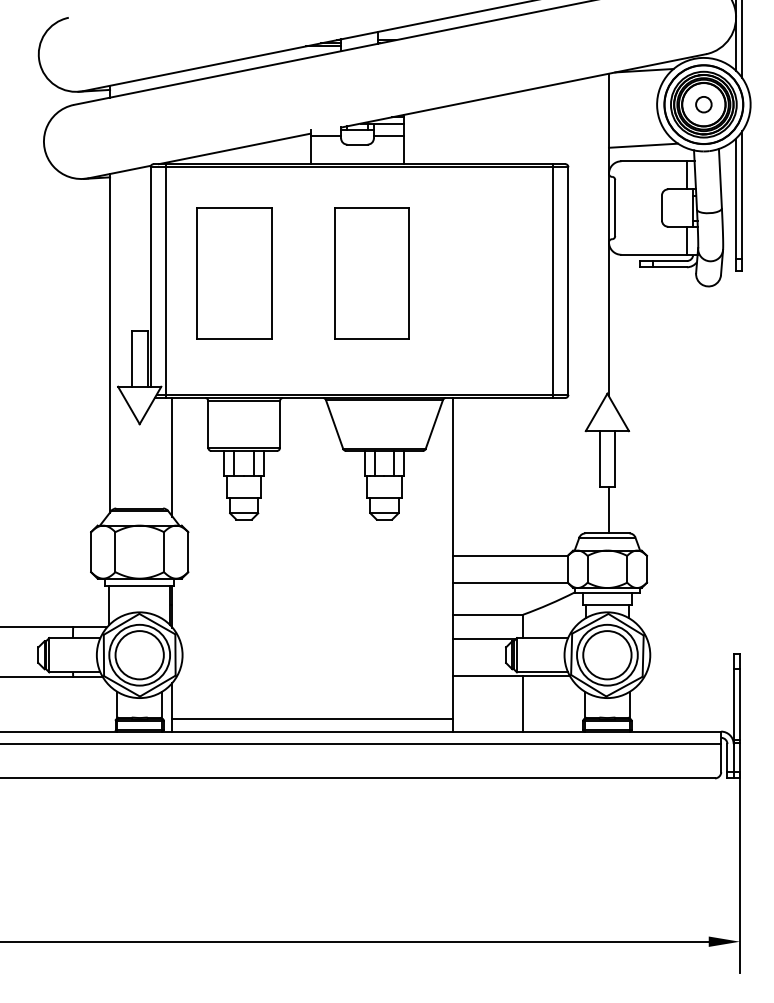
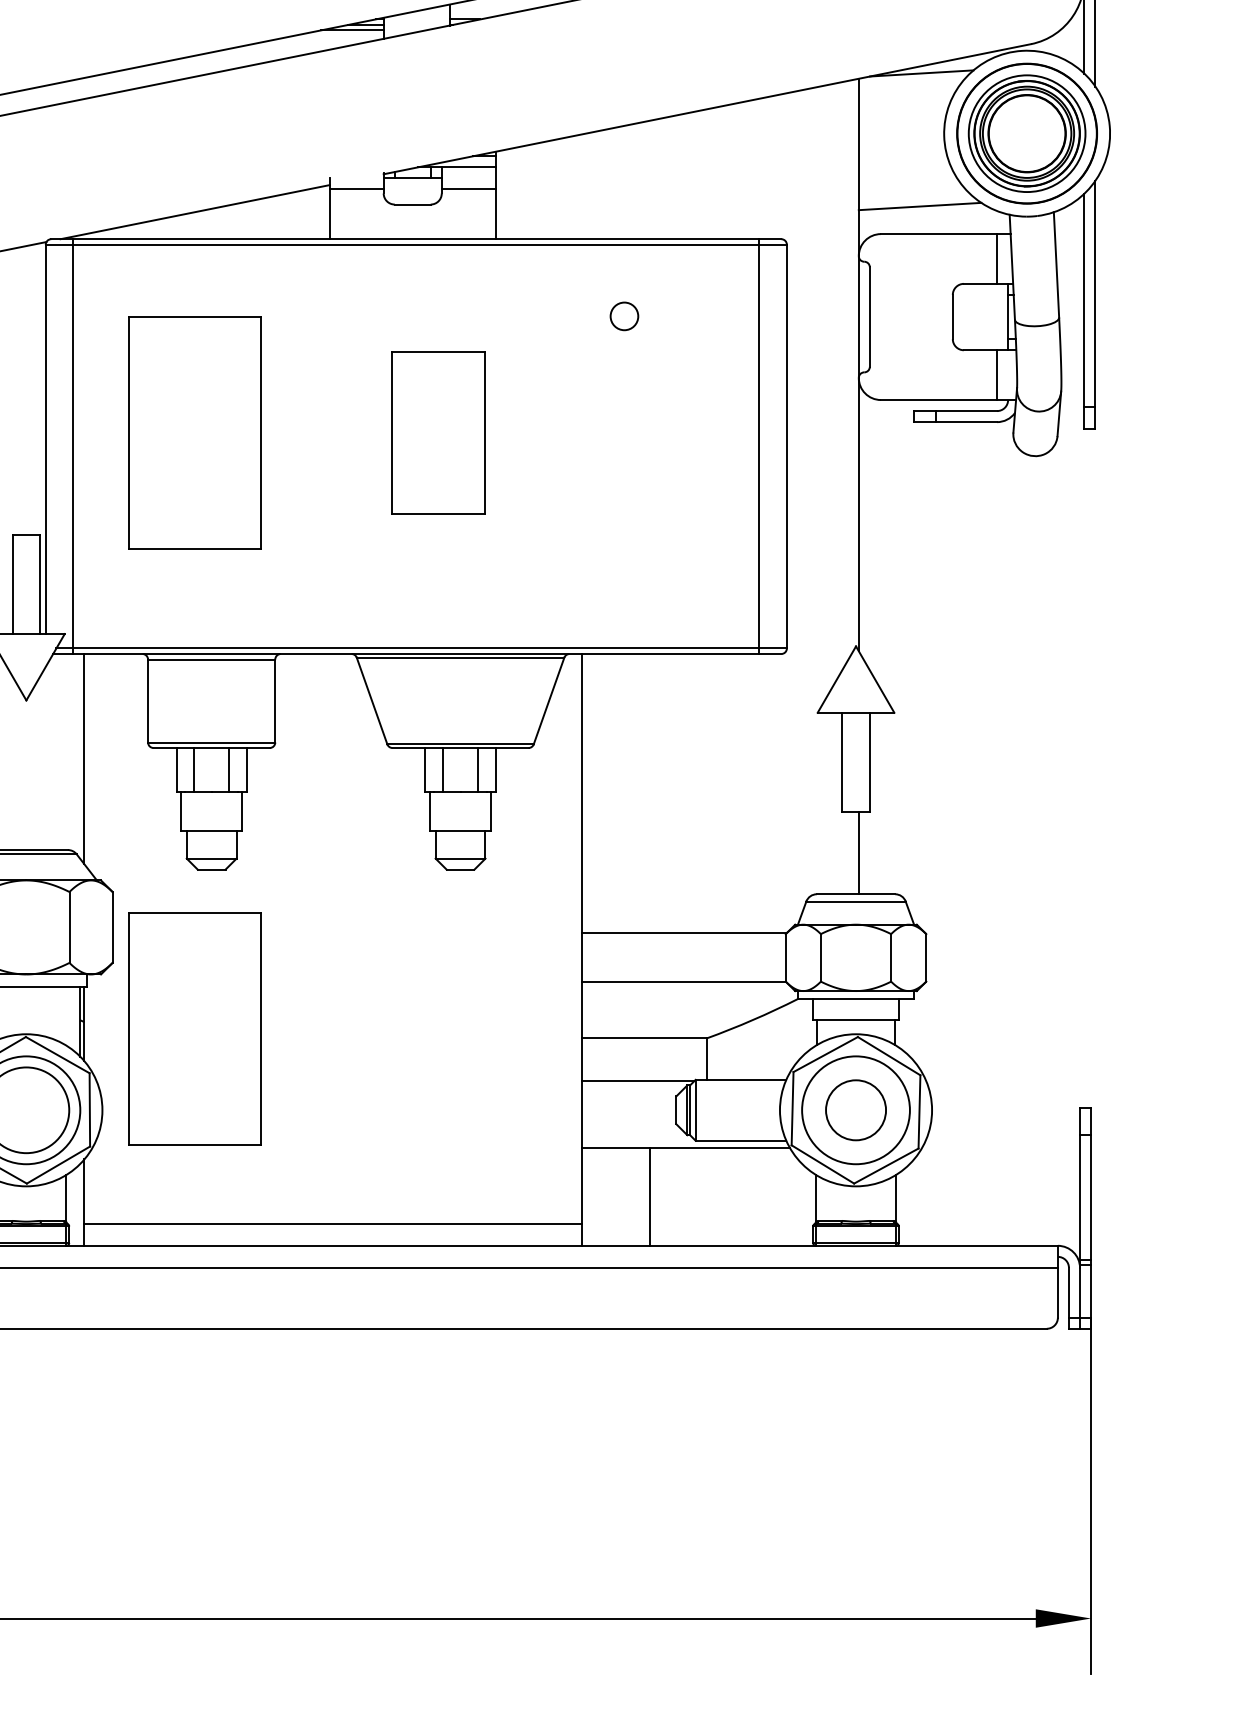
circle: (703, 104) -> (623, 316), moved
part: (371, 273) -> (437, 433), size x0.7
part: (234, 609) -> (194, 1029), added
circle: (607, 655) -> (856, 1110), size x0.7
line: (523, 703) -> (650, 1195), moved

